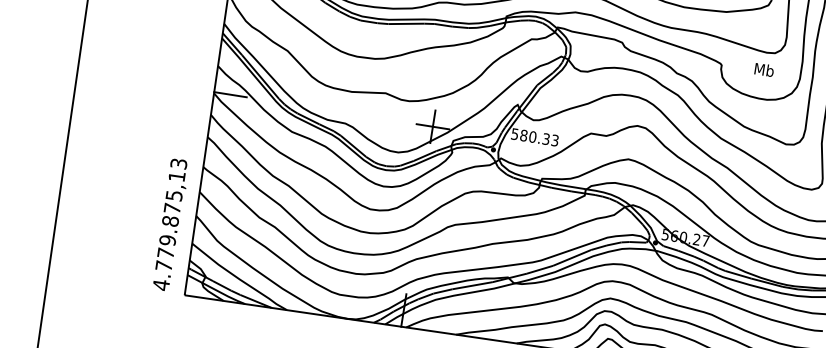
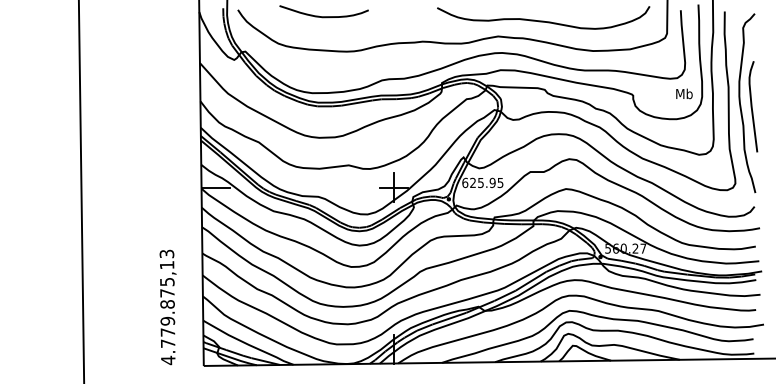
text: (764, 69) -> (684, 93), moved
text: (534, 136) -> (482, 182), 580.33 -> 625.95
text: (169, 224) -> (167, 307), moved

